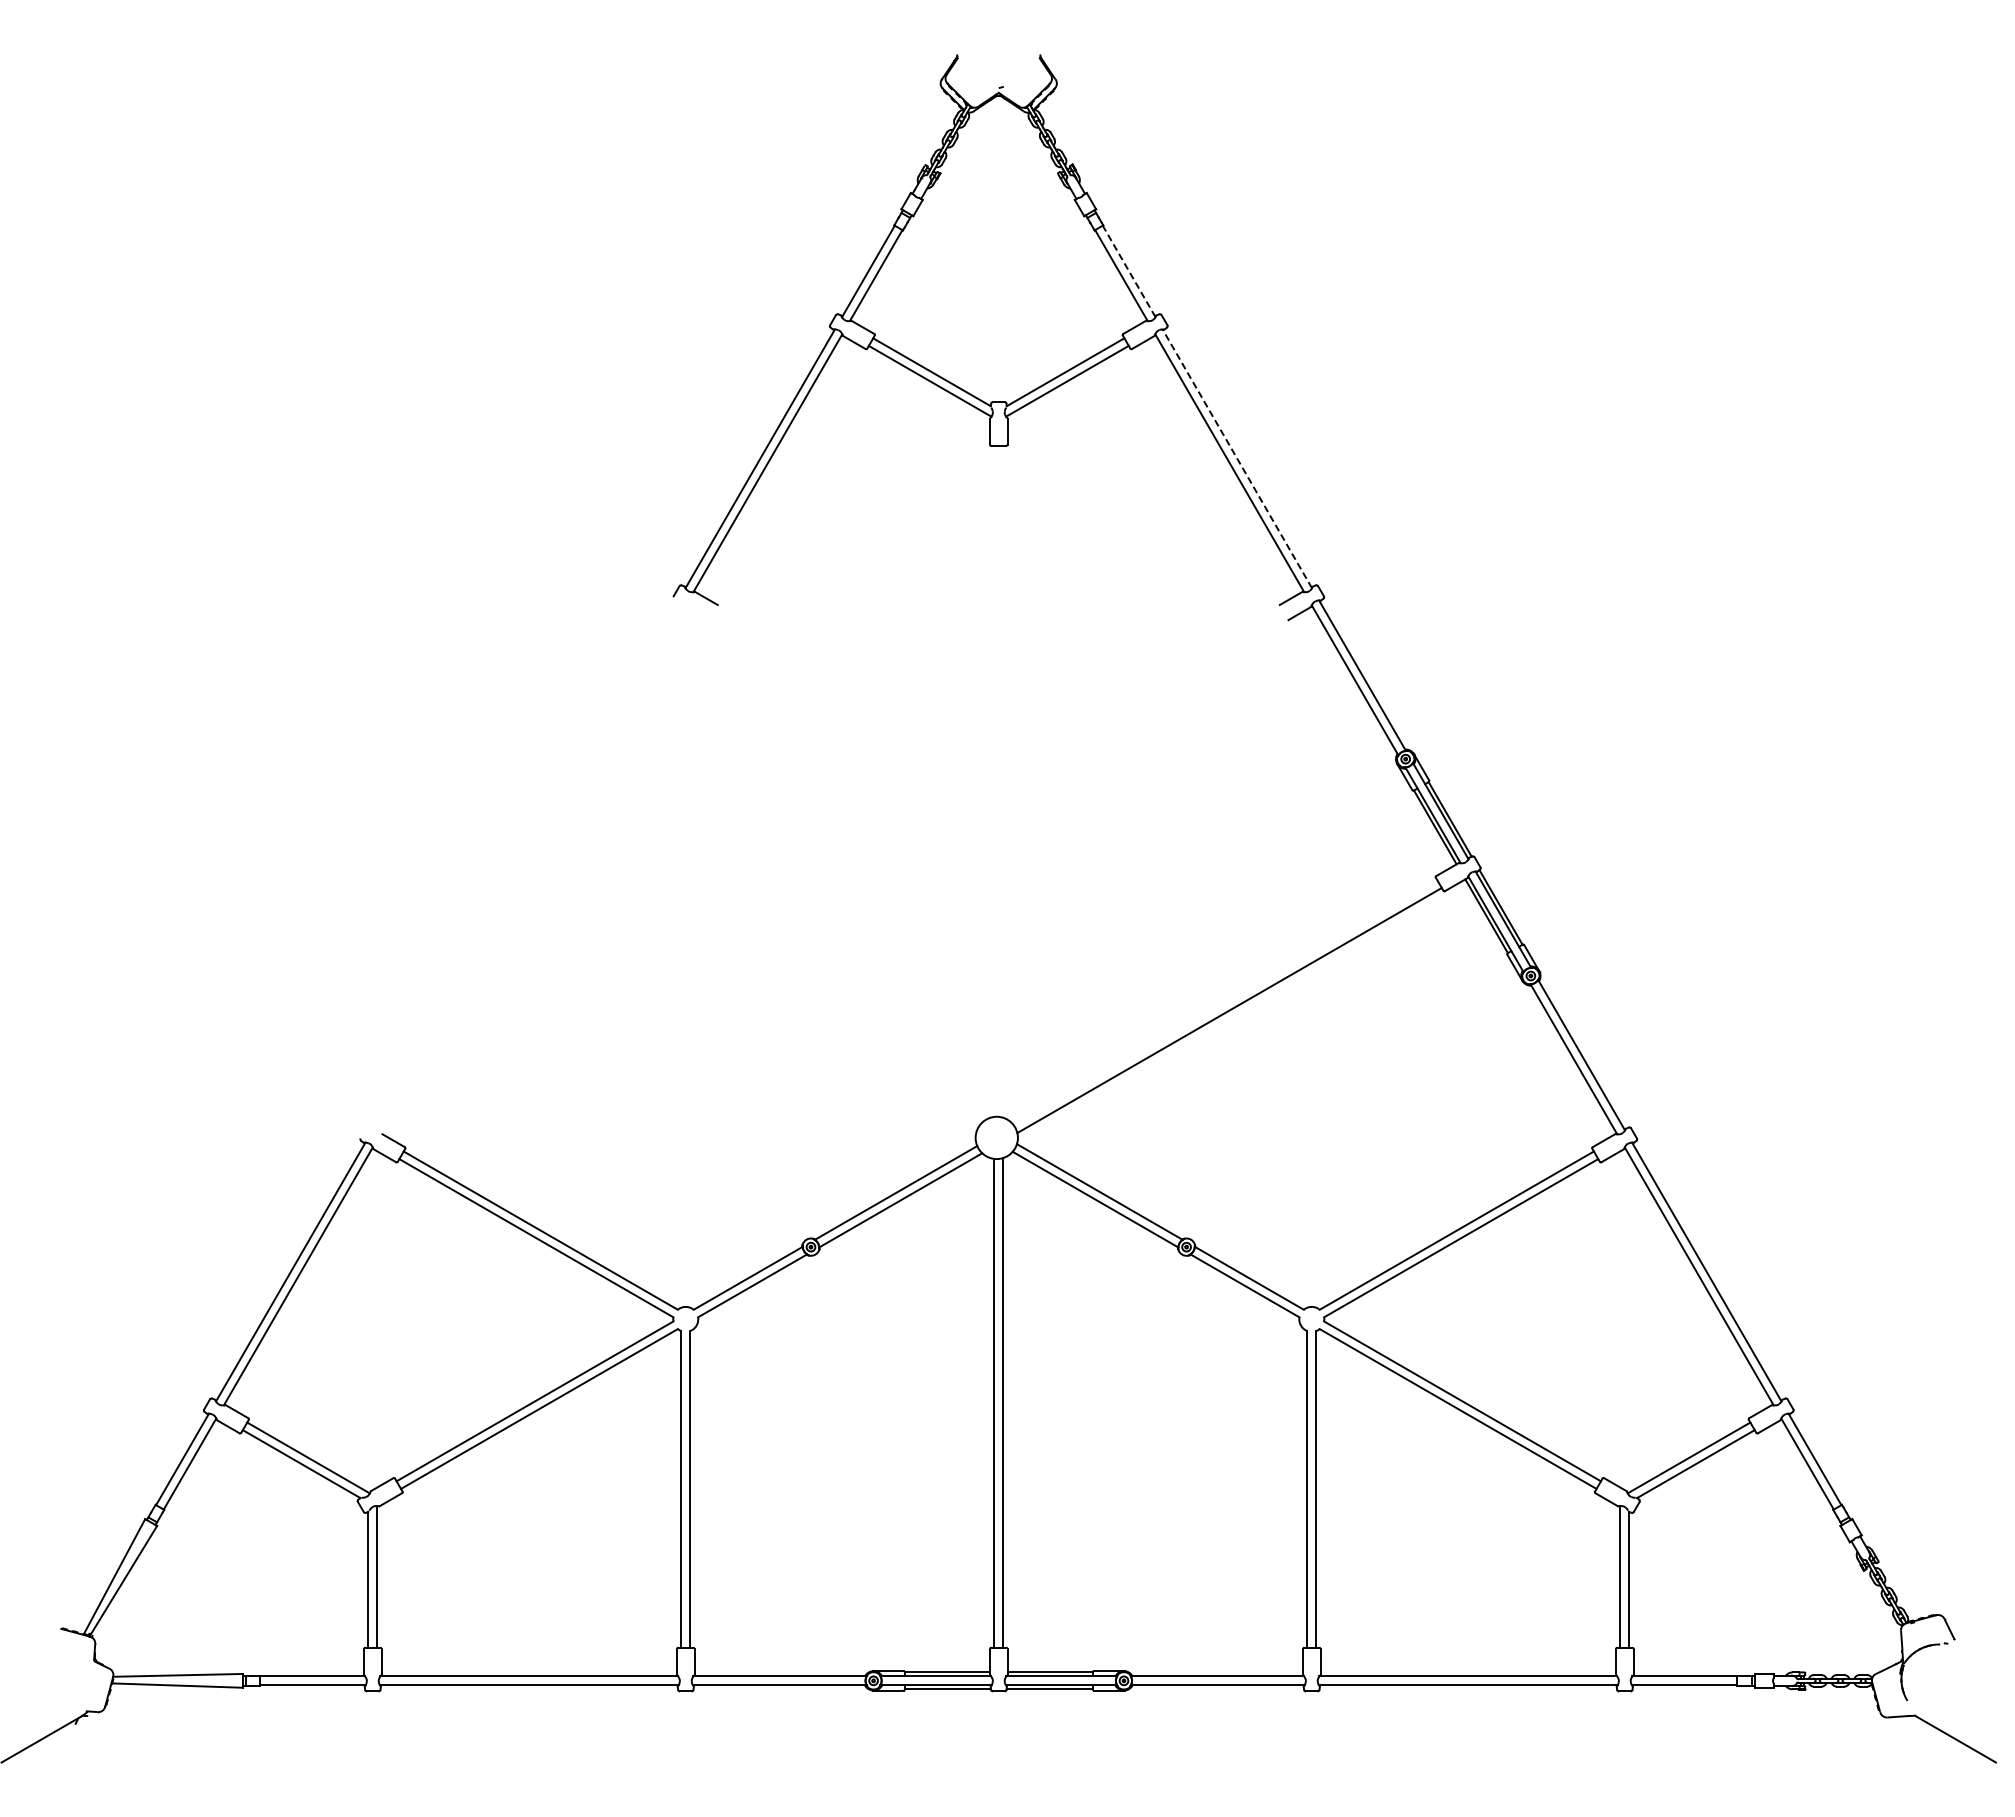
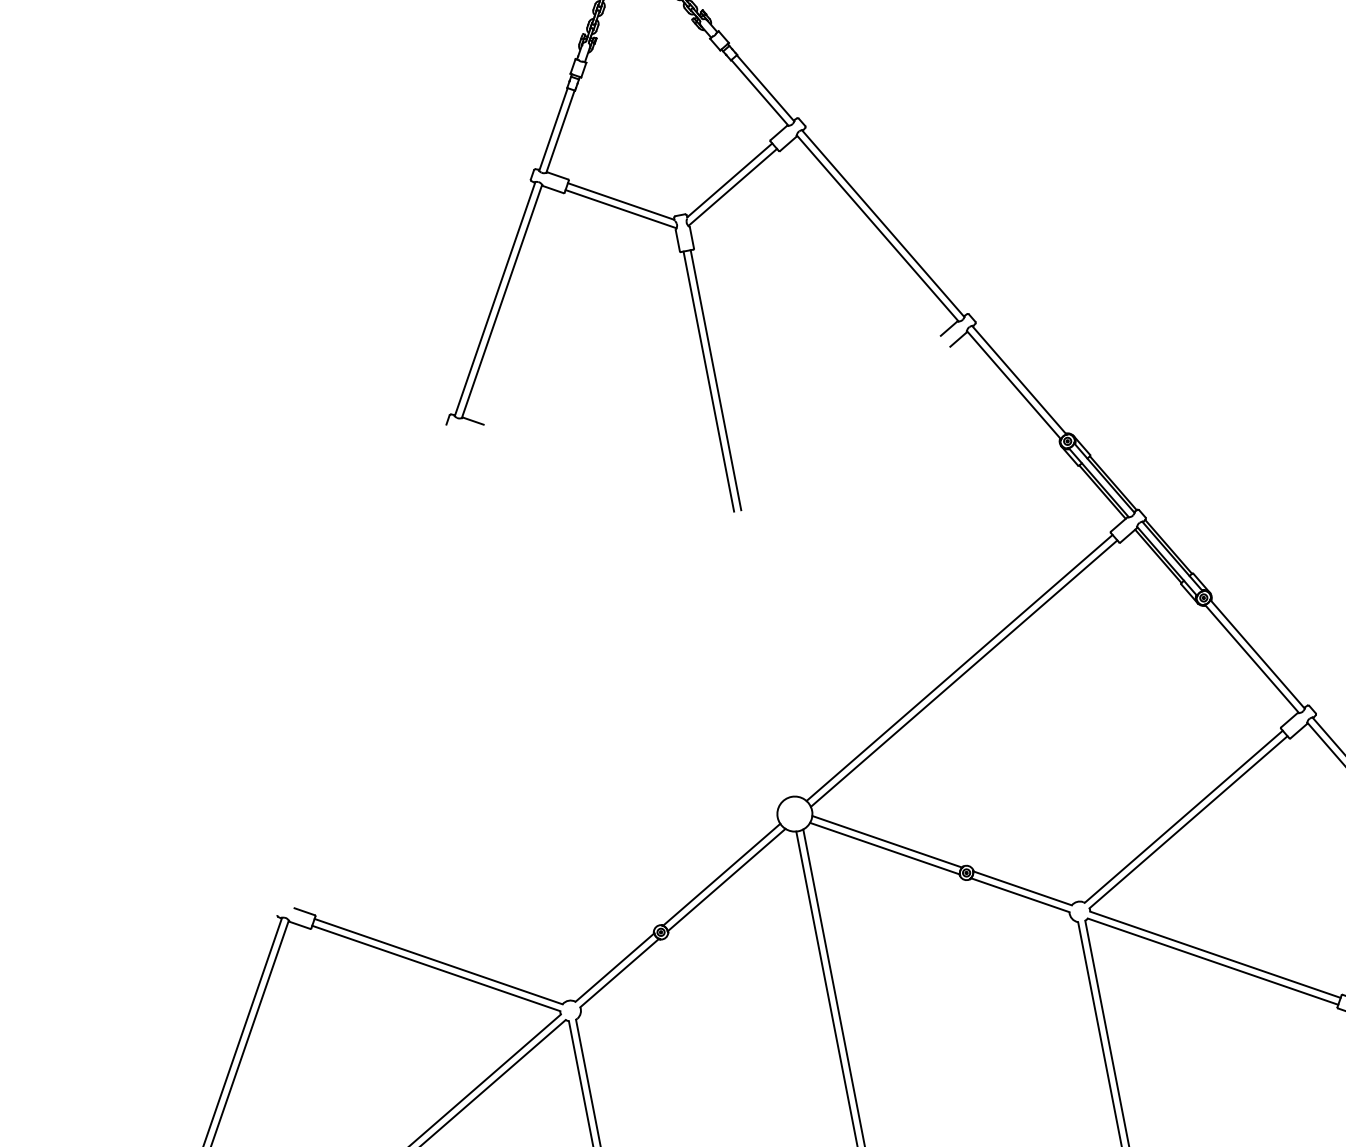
line: (1129, 271) -> (765, 88), dashed -> solid
line: (1237, 458) -> (883, 223), dashed -> solid
line: (994, 605) -> (708, 381), added
line: (1003, 605) -> (716, 379), added
line: (1225, 1002) -> (959, 667), added

